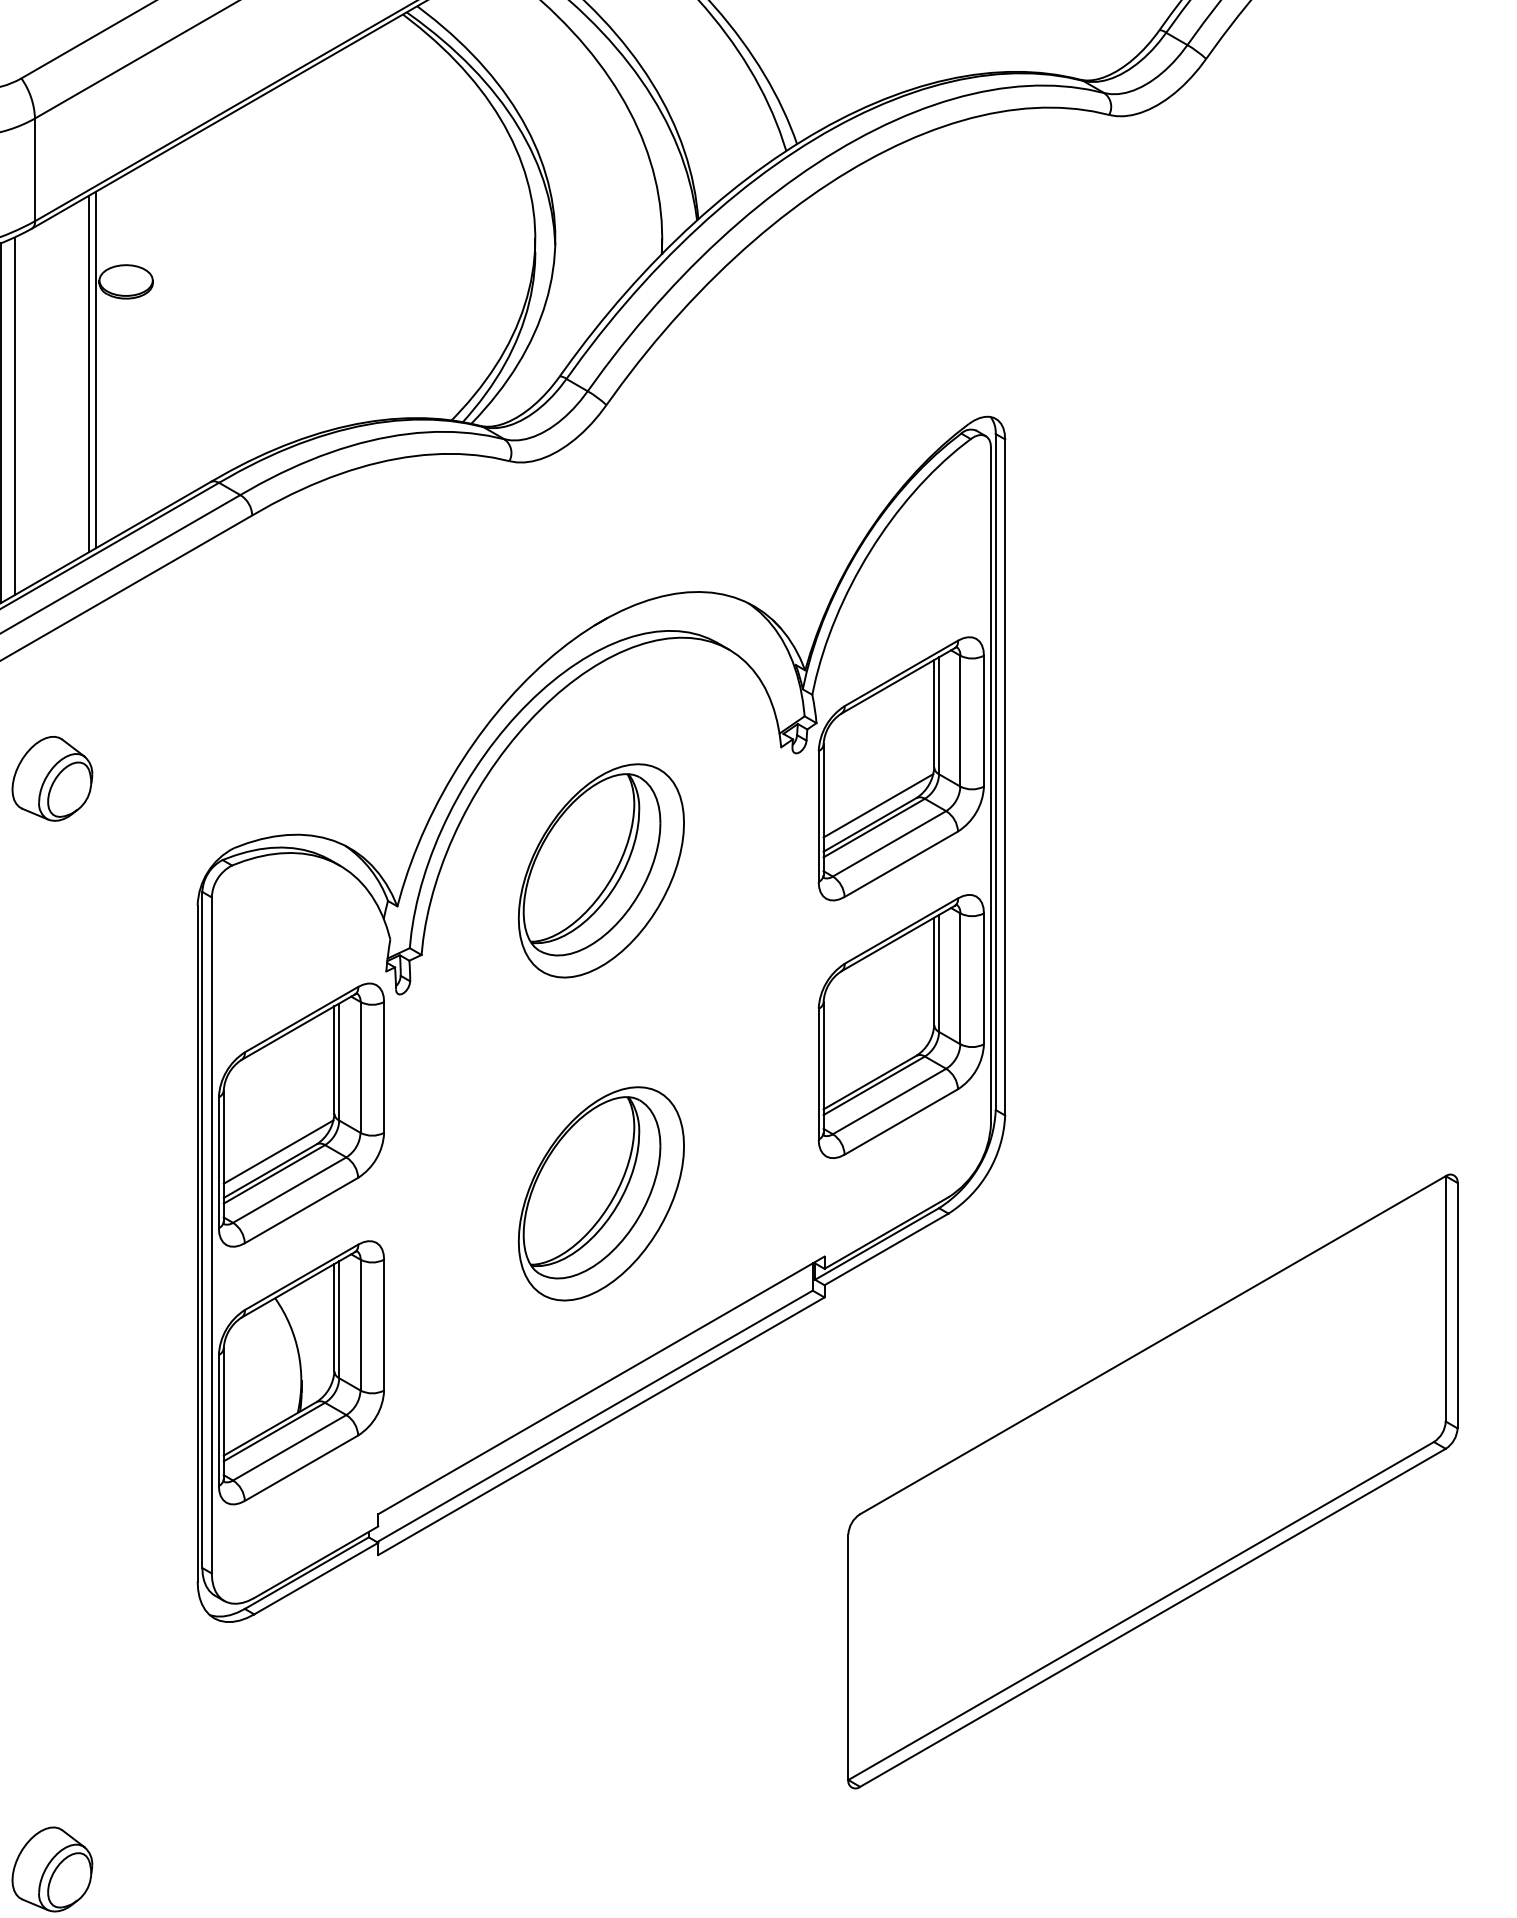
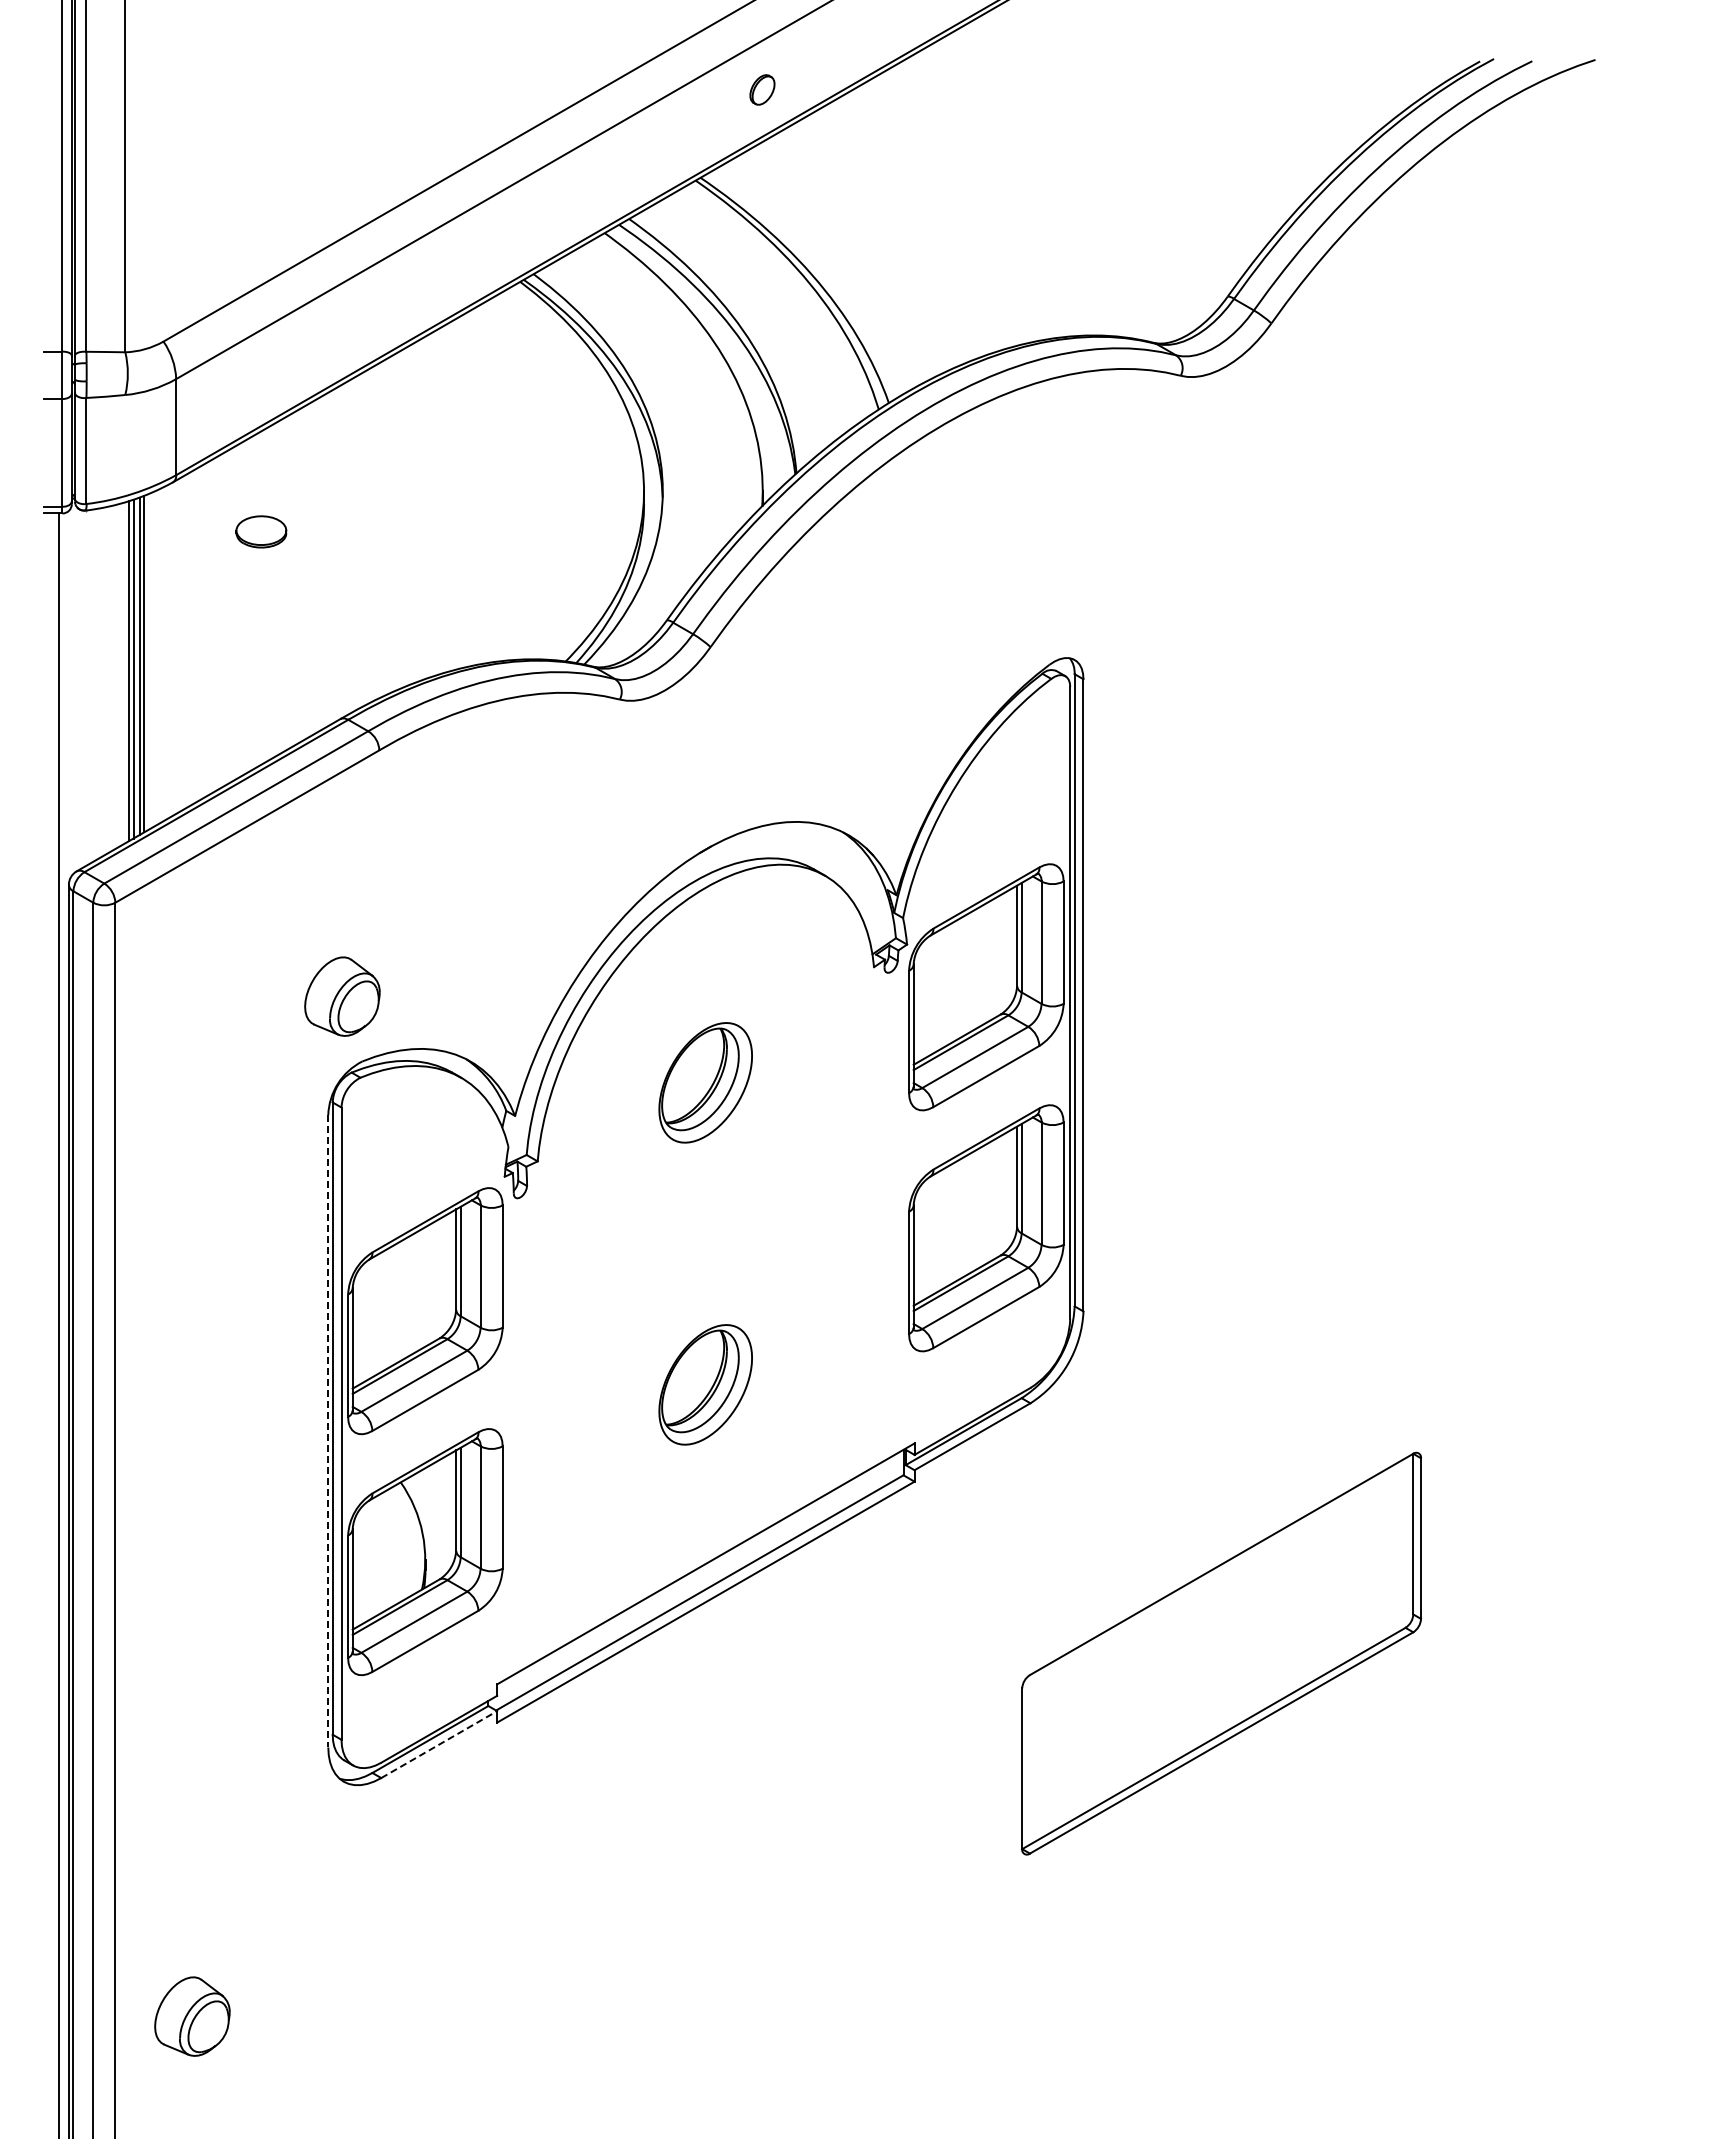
line: (96, 369) -> (233, 613), removed
line: (88, 373) -> (226, 617), removed
line: (15, 416) -> (157, 657), removed
part: (52, 778) -> (342, 996), moved
line: (877, 805) -> (964, 1021), removed
part: (601, 870) -> (705, 1082), size x0.6
line: (278, 1151) -> (403, 1345), removed
part: (601, 1193) -> (705, 1384), size x0.6
line: (197, 1243) -> (328, 1431), solid -> dashed
part: (1152, 1481) -> (1221, 1653), size x0.7
line: (316, 1578) -> (439, 1744), solid -> dashed

